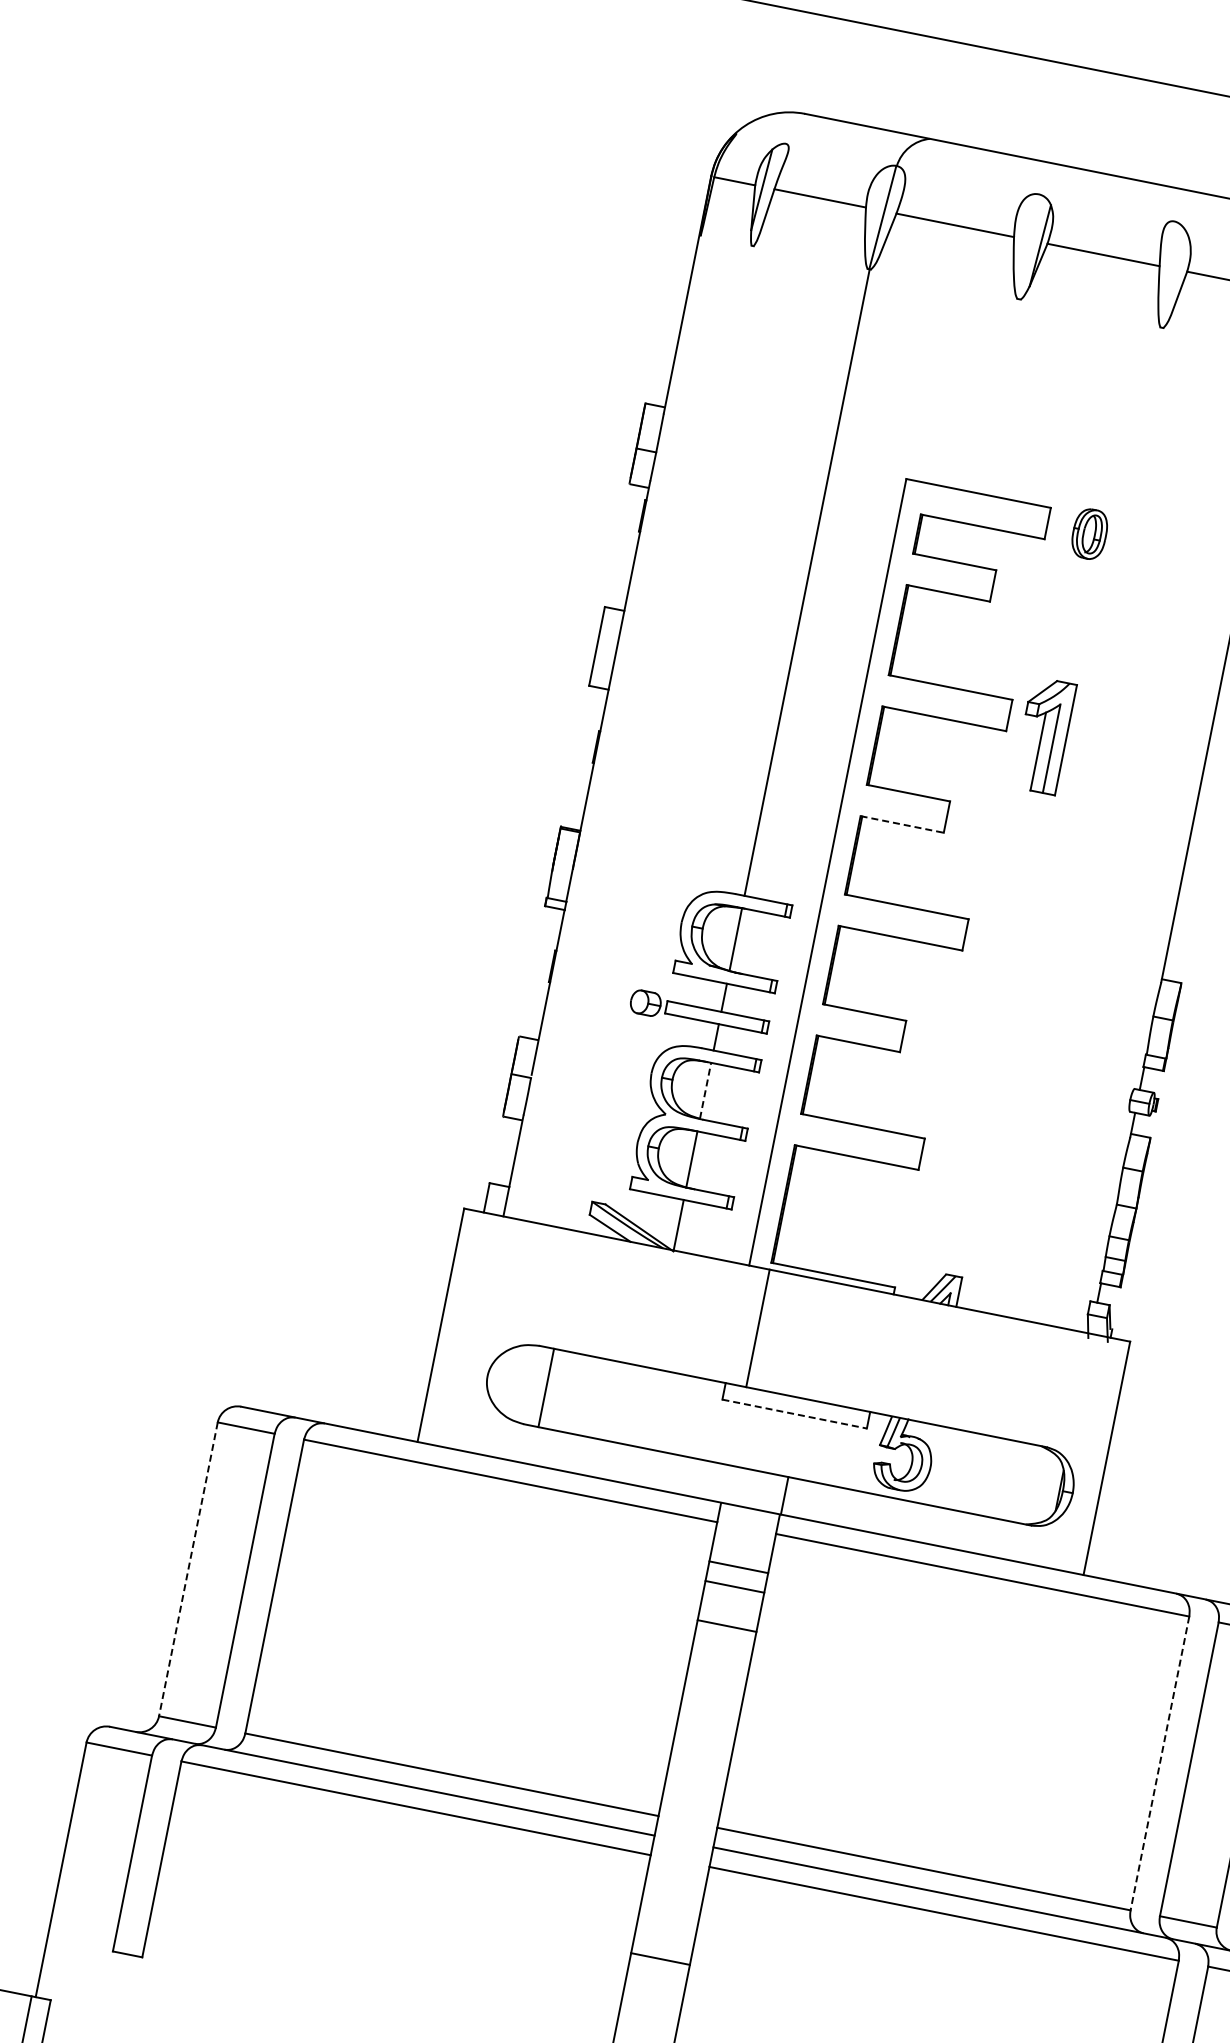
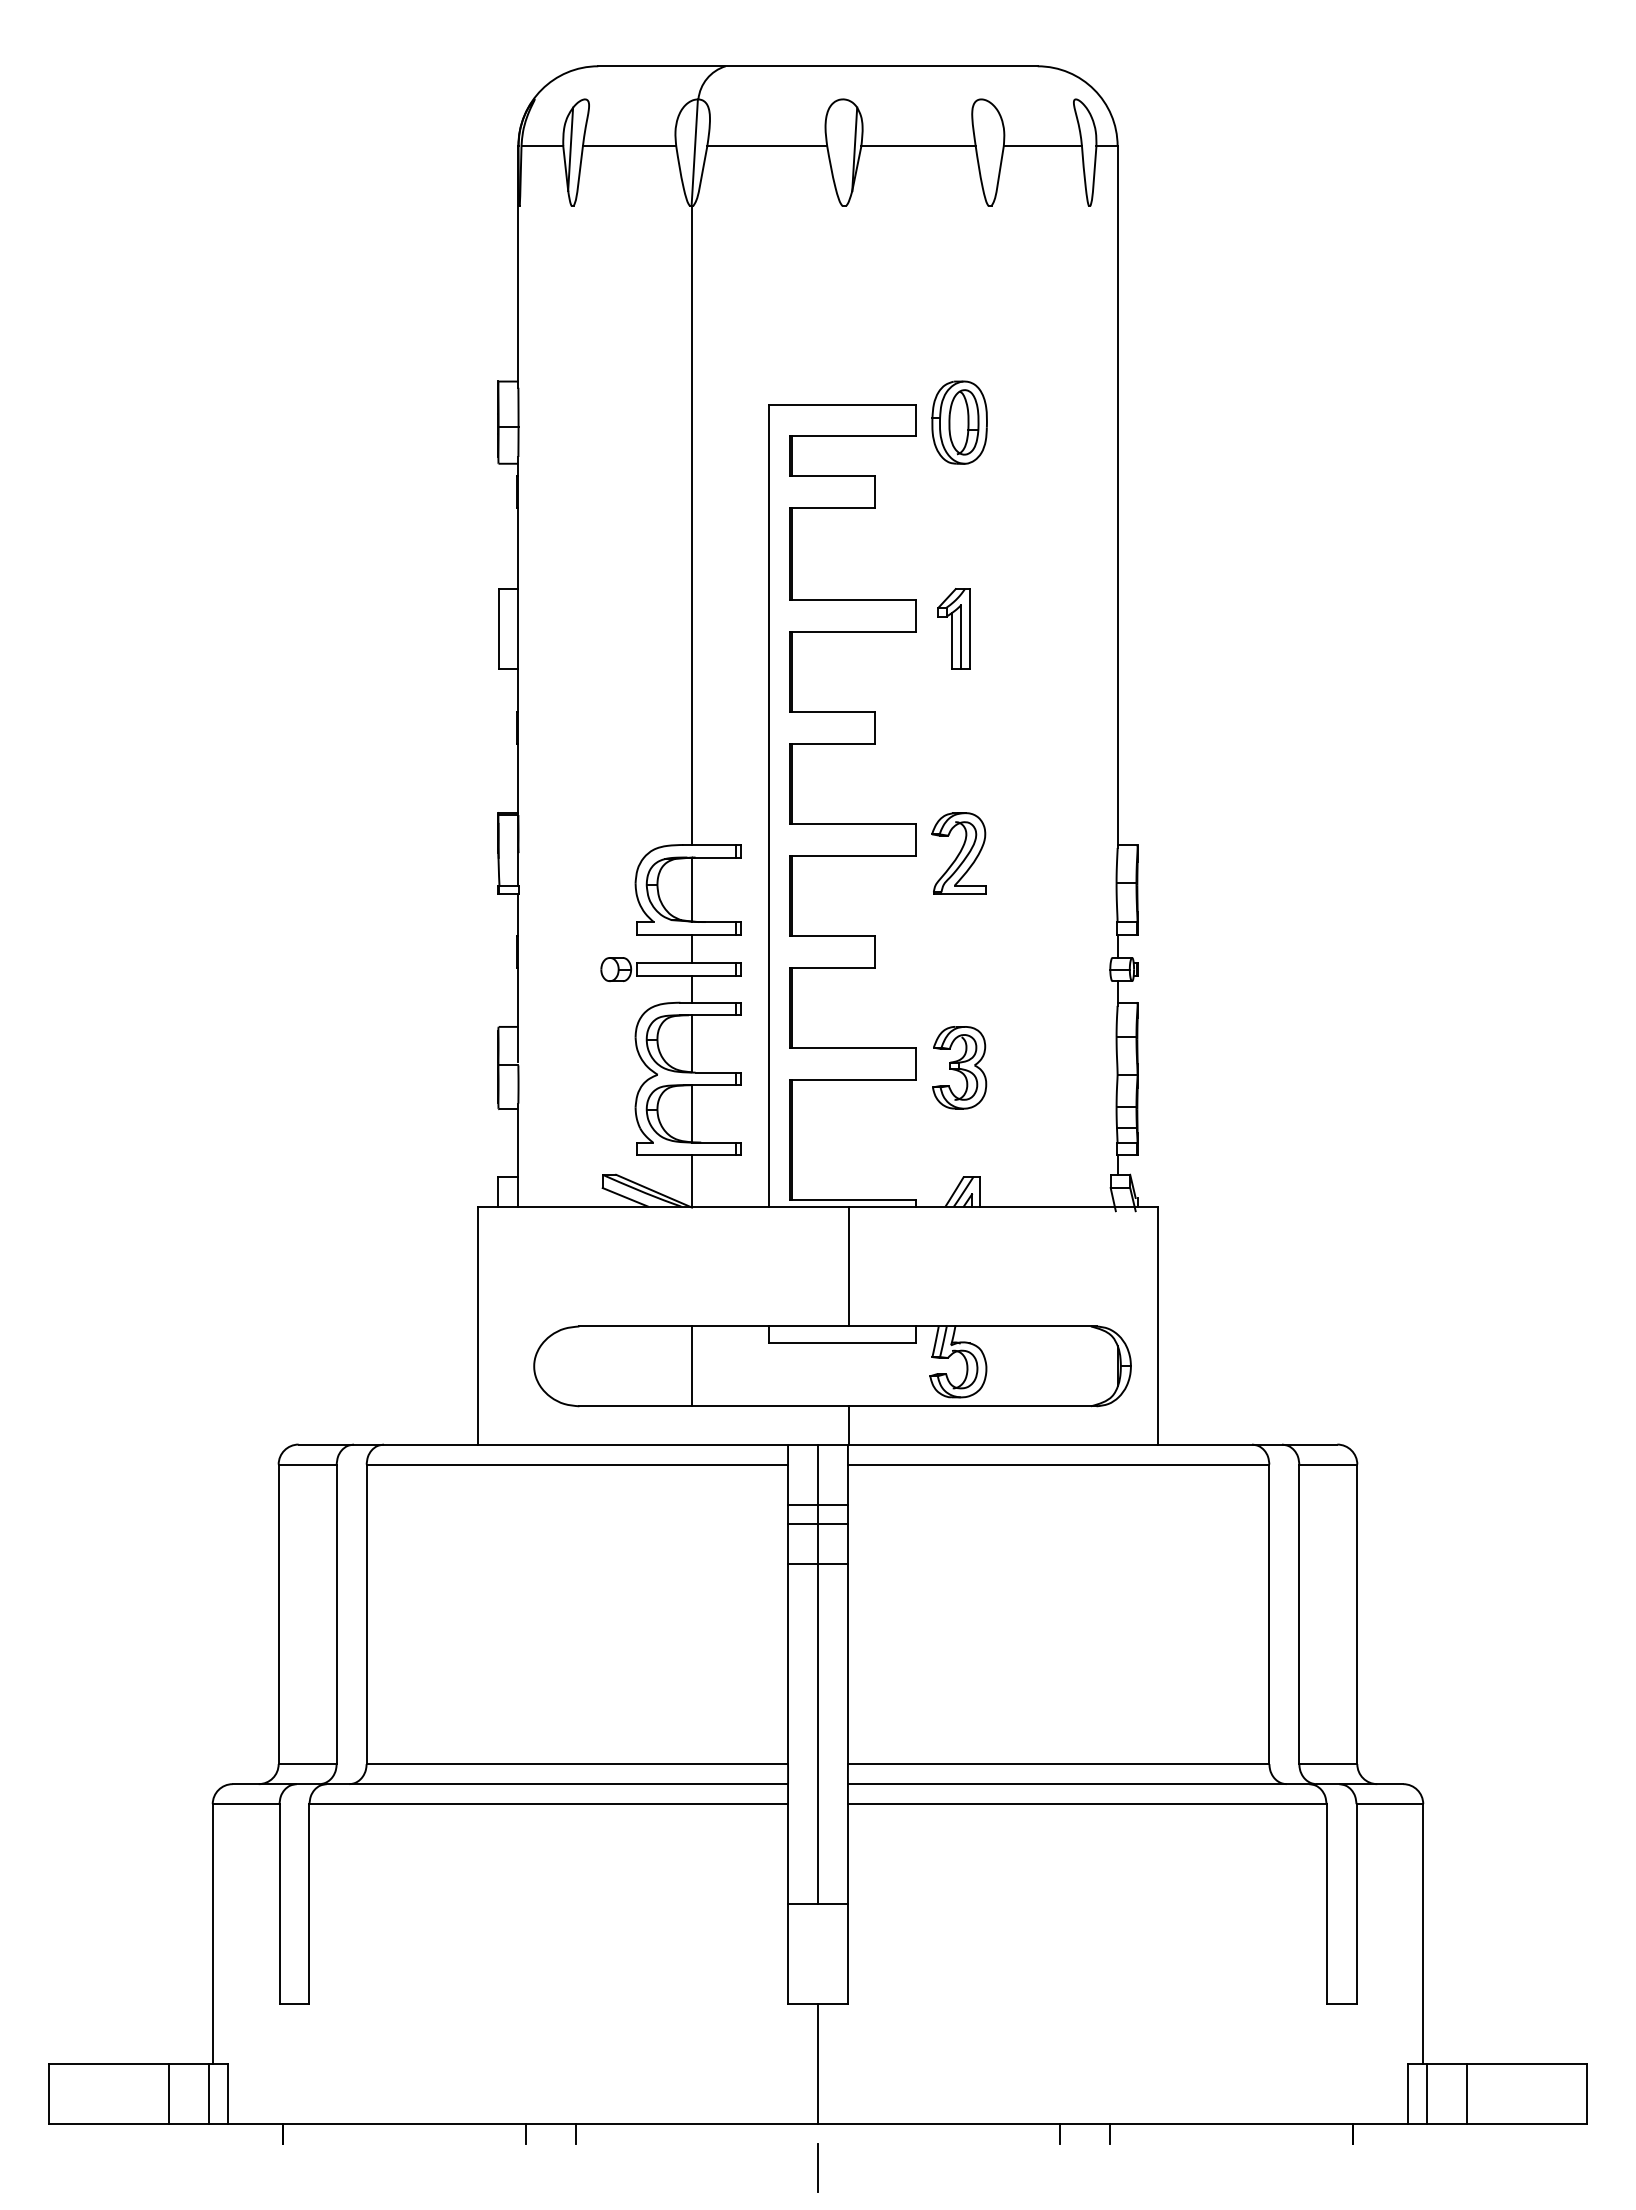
part: (1089, 533) -> (959, 422), size x1.67
part: (1043, 734) -> (953, 628), size x0.71
line: (902, 825) -> (833, 744), dashed -> solid
part: (1004, 956) -> (958, 853), added
line: (706, 1090) -> (692, 1043), dashed -> solid
part: (963, 1166) -> (959, 1067), added
line: (757, 1328) -> (848, 1266), moved
line: (546, 1388) -> (692, 1366), moved
line: (794, 1414) -> (842, 1343), dashed -> solid
line: (188, 1569) -> (278, 1614), dashed -> solid
line: (705, 1733) -> (817, 1674), added
line: (1160, 1763) -> (1269, 1614), dashed -> solid

